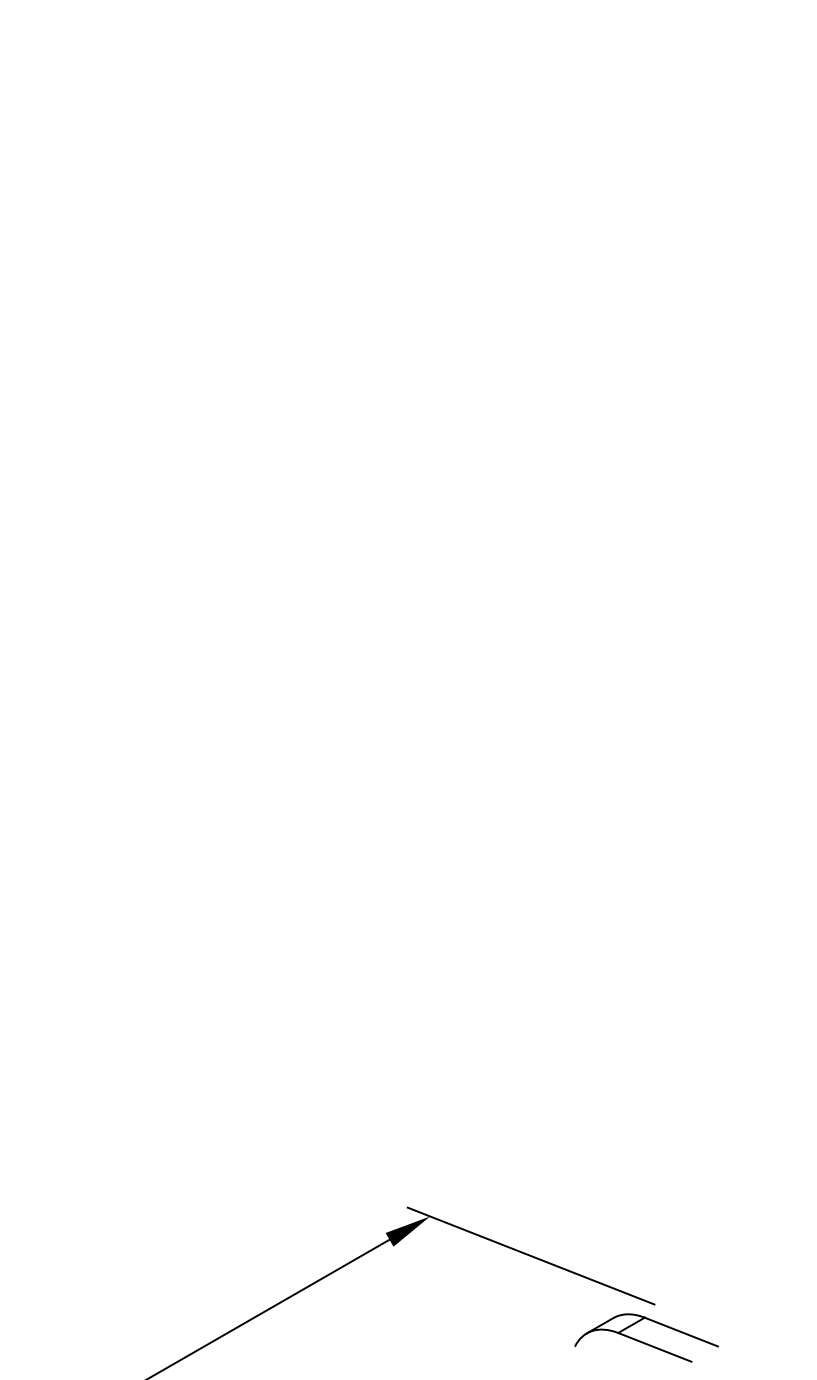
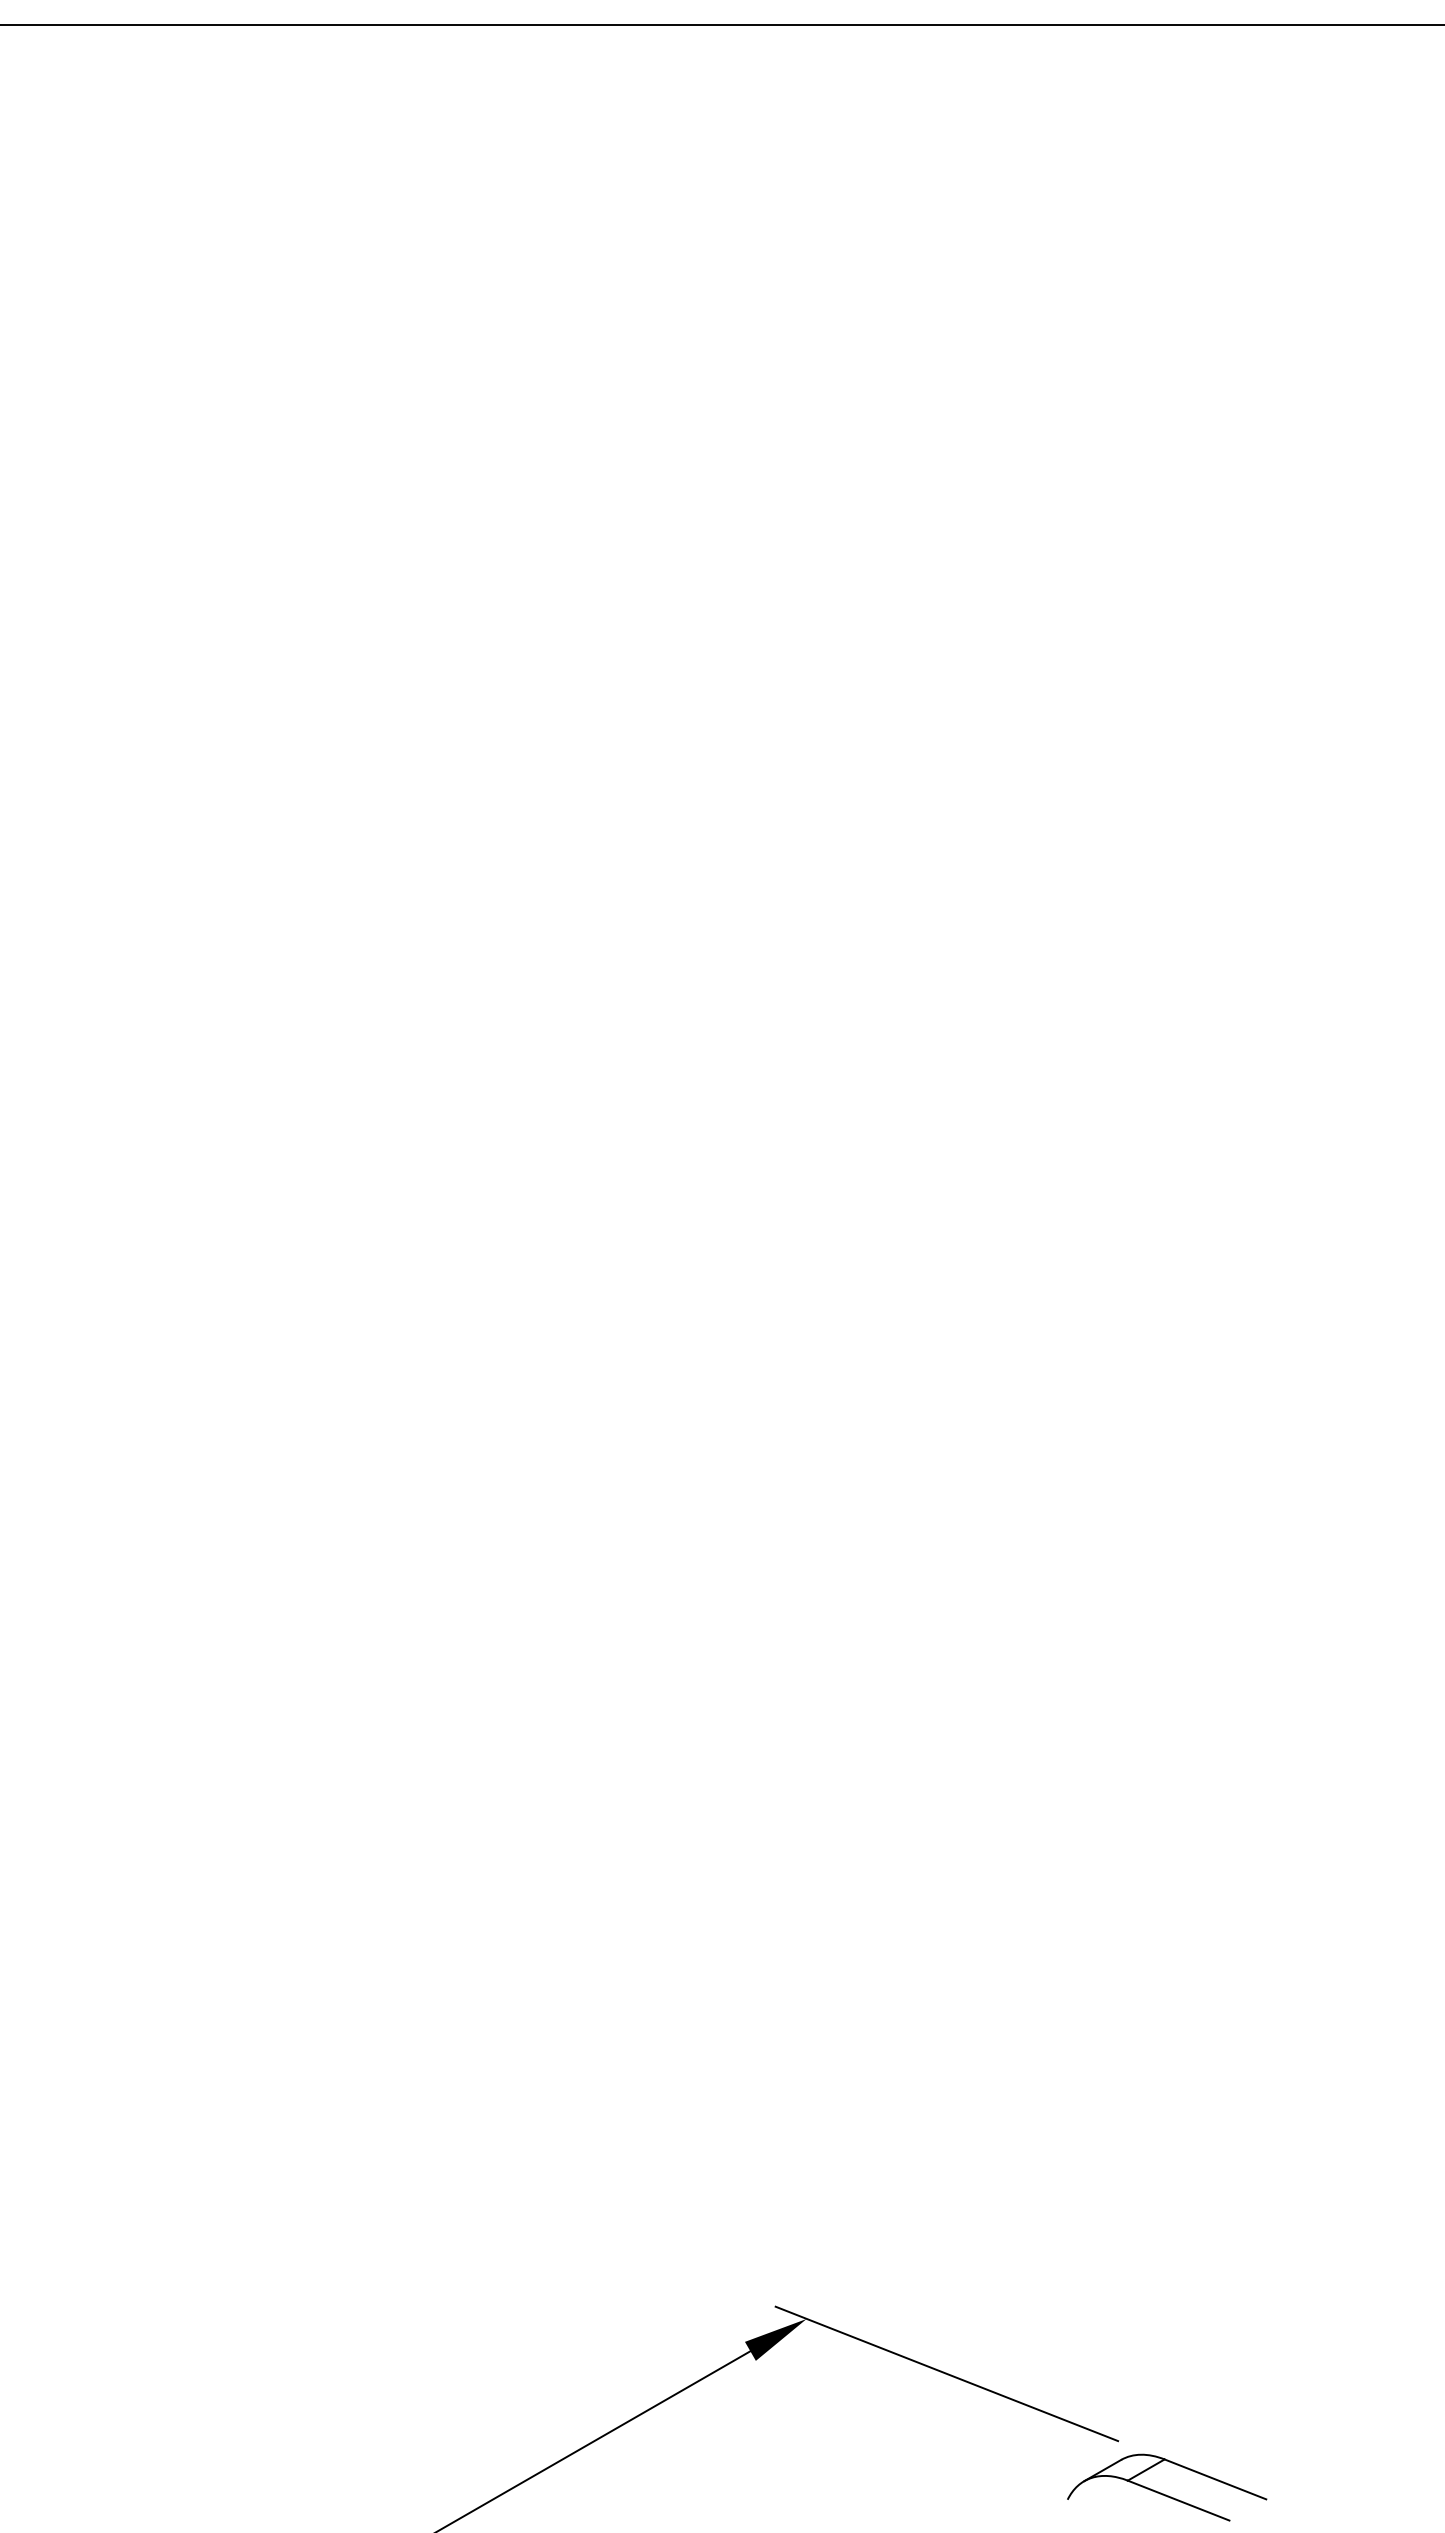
part: (646, 1342) -> (1166, 2494), moved

